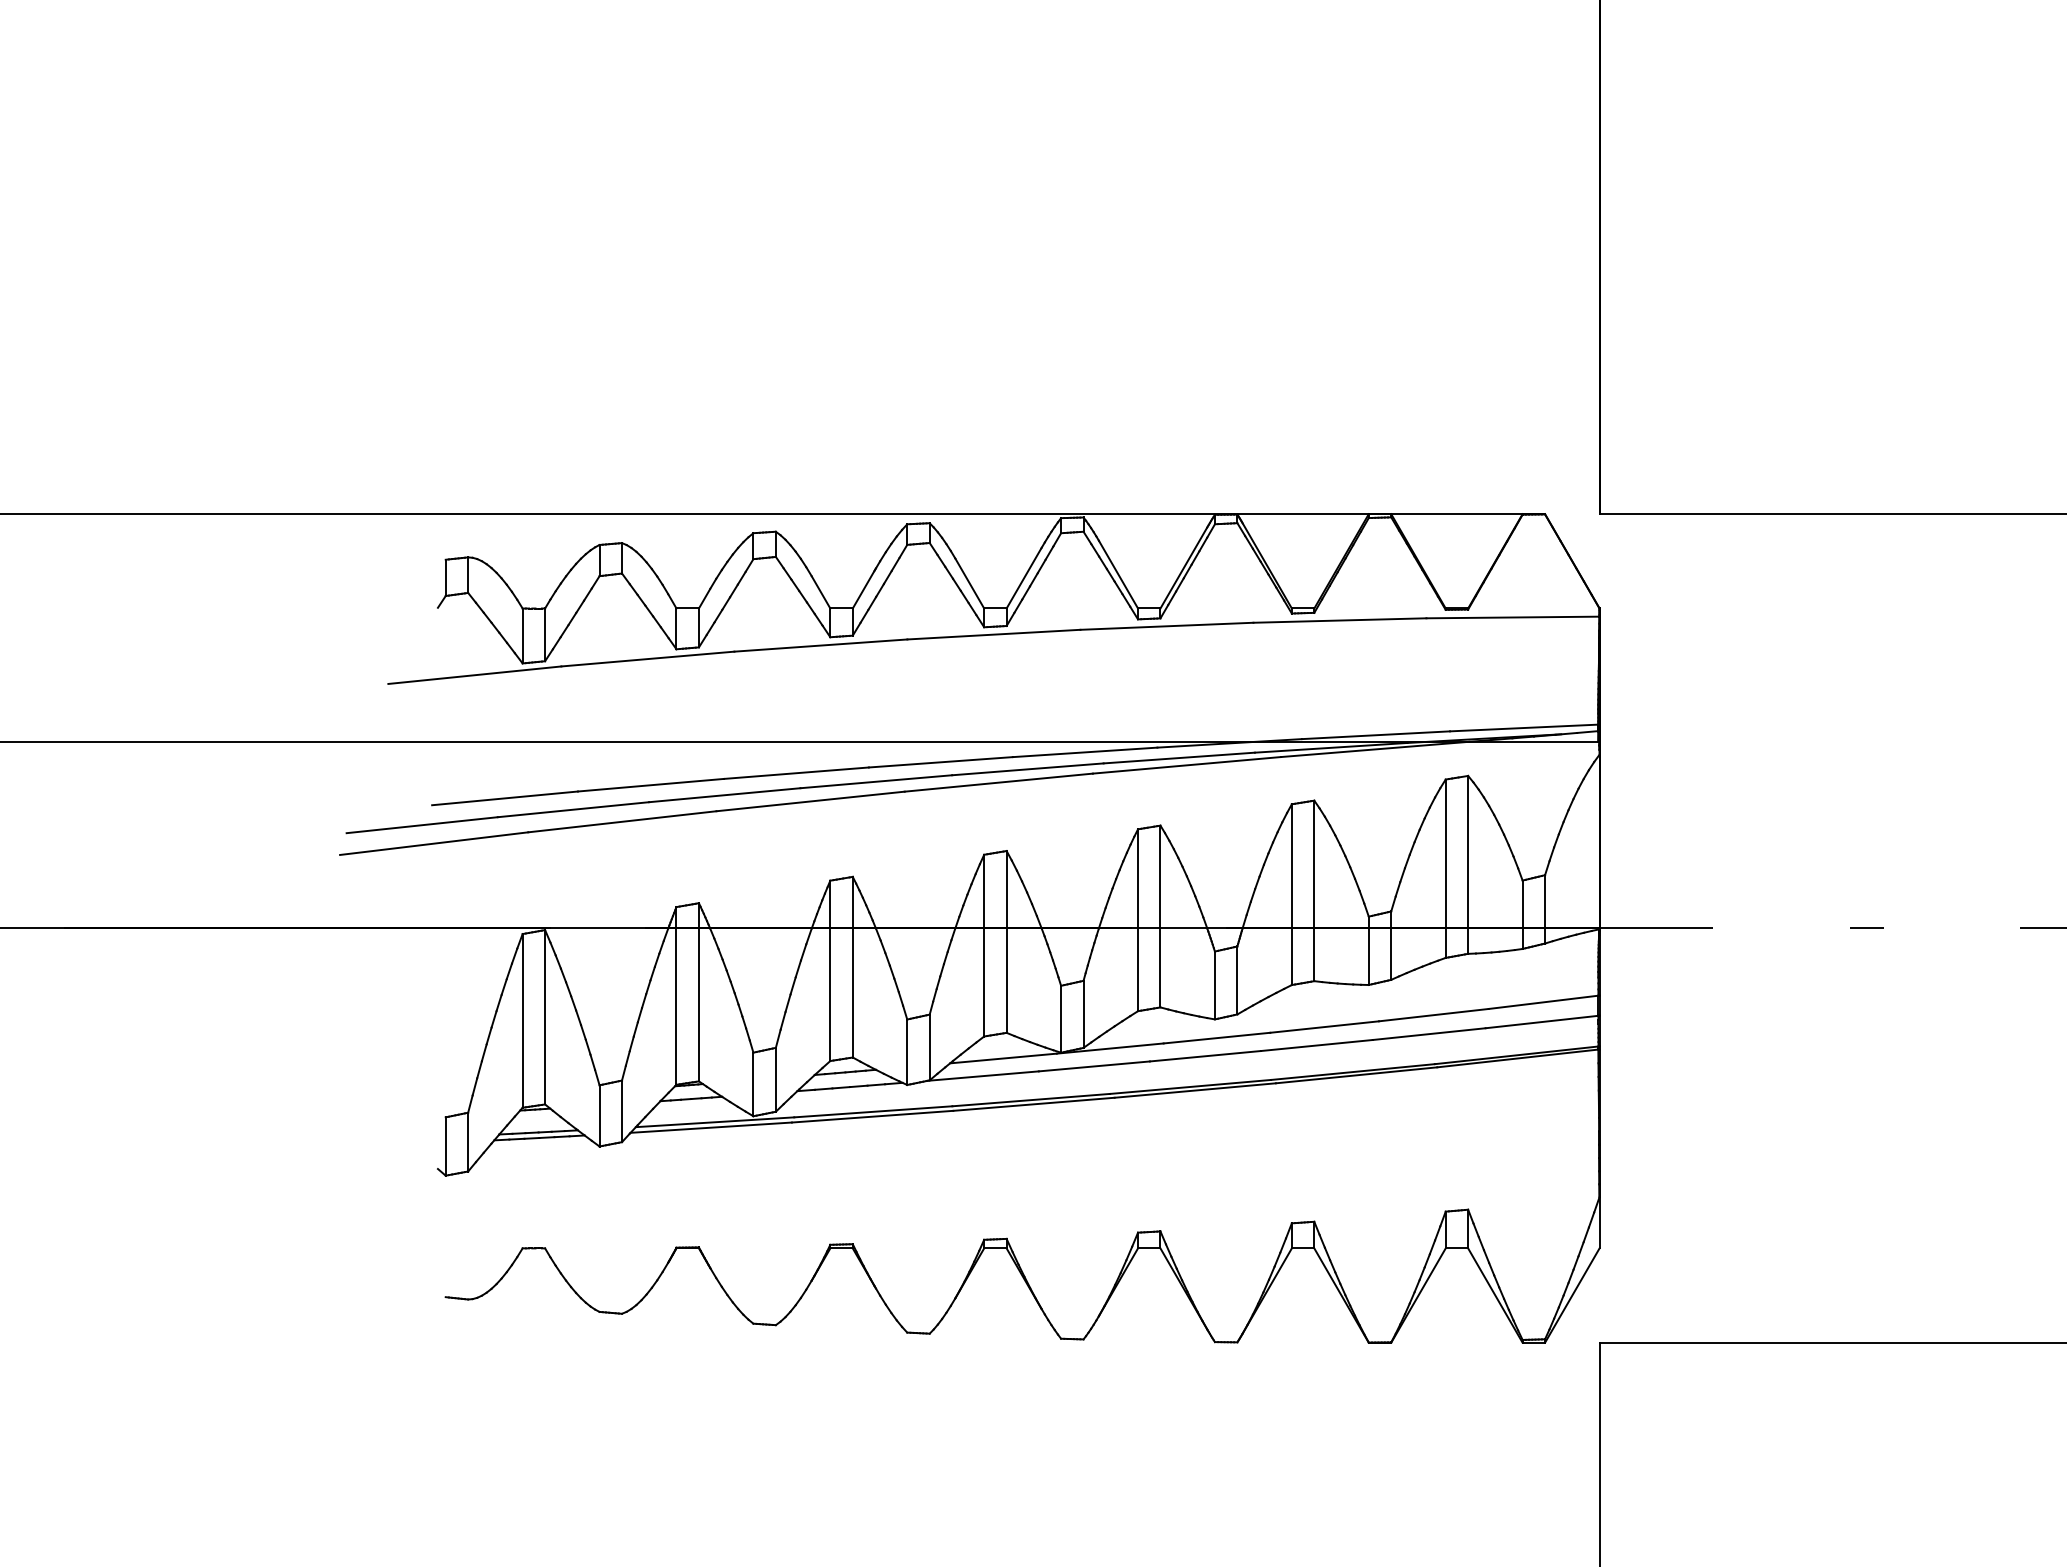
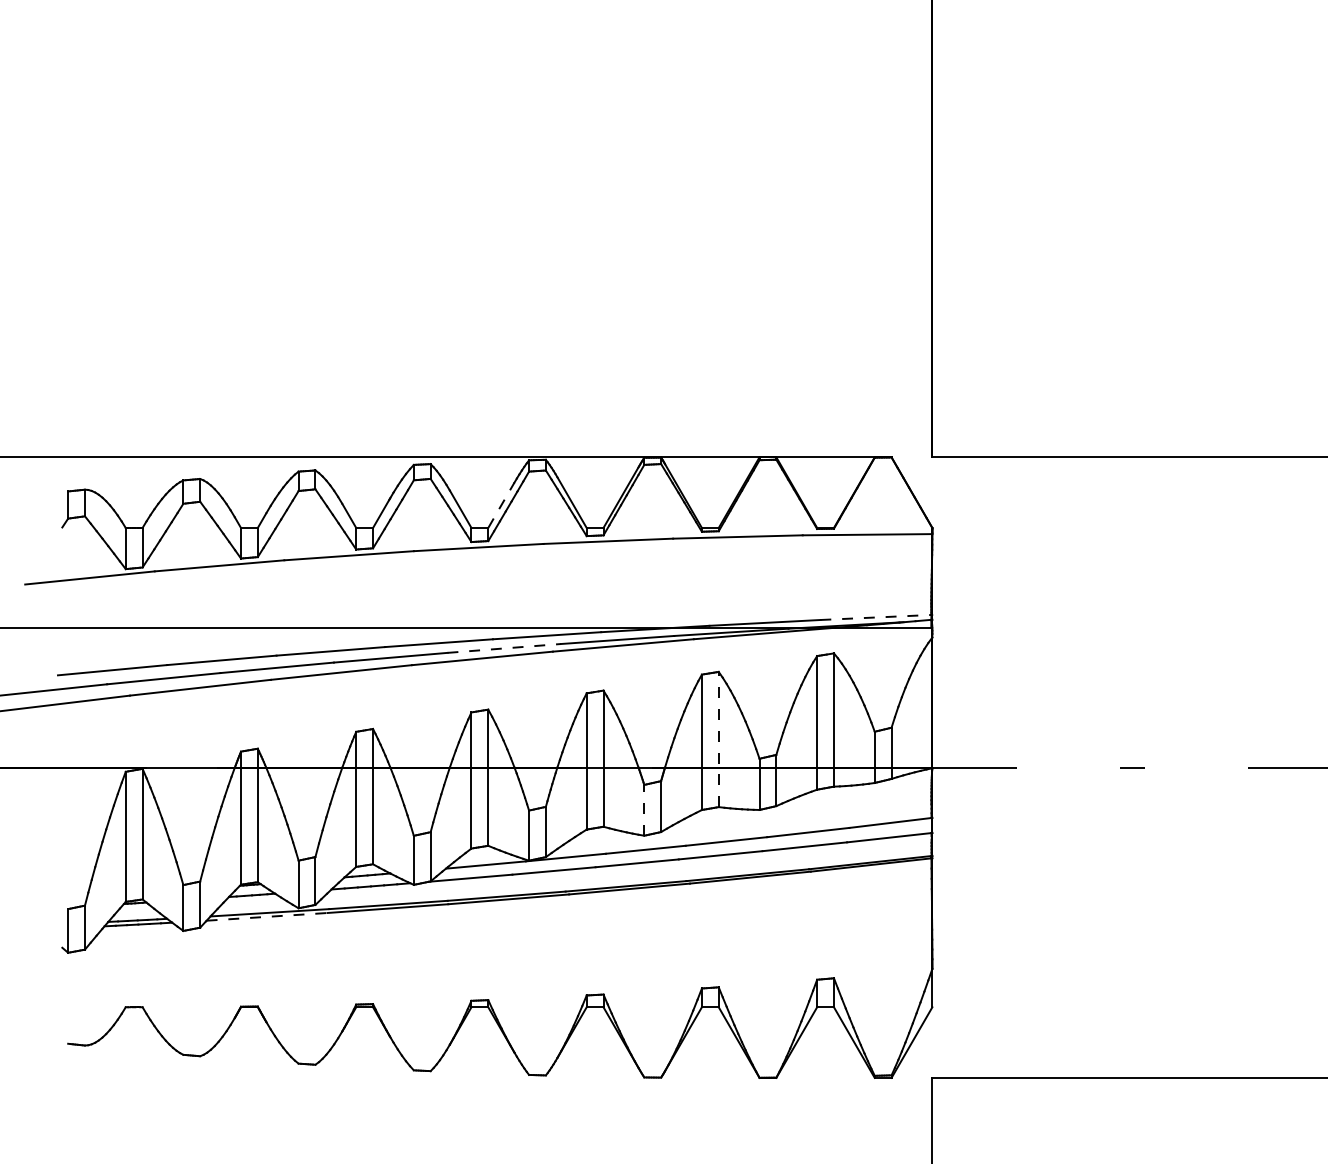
line: (1024, 577) -> (501, 504), solid -> dashed
line: (1524, 727) -> (876, 617), solid -> dashed
line: (1027, 769) -> (503, 648), solid -> dashed
line: (1314, 890) -> (718, 739), solid -> dashed
line: (1214, 985) -> (643, 810), solid -> dashed
line: (711, 1127) -> (267, 916), solid -> dashed

